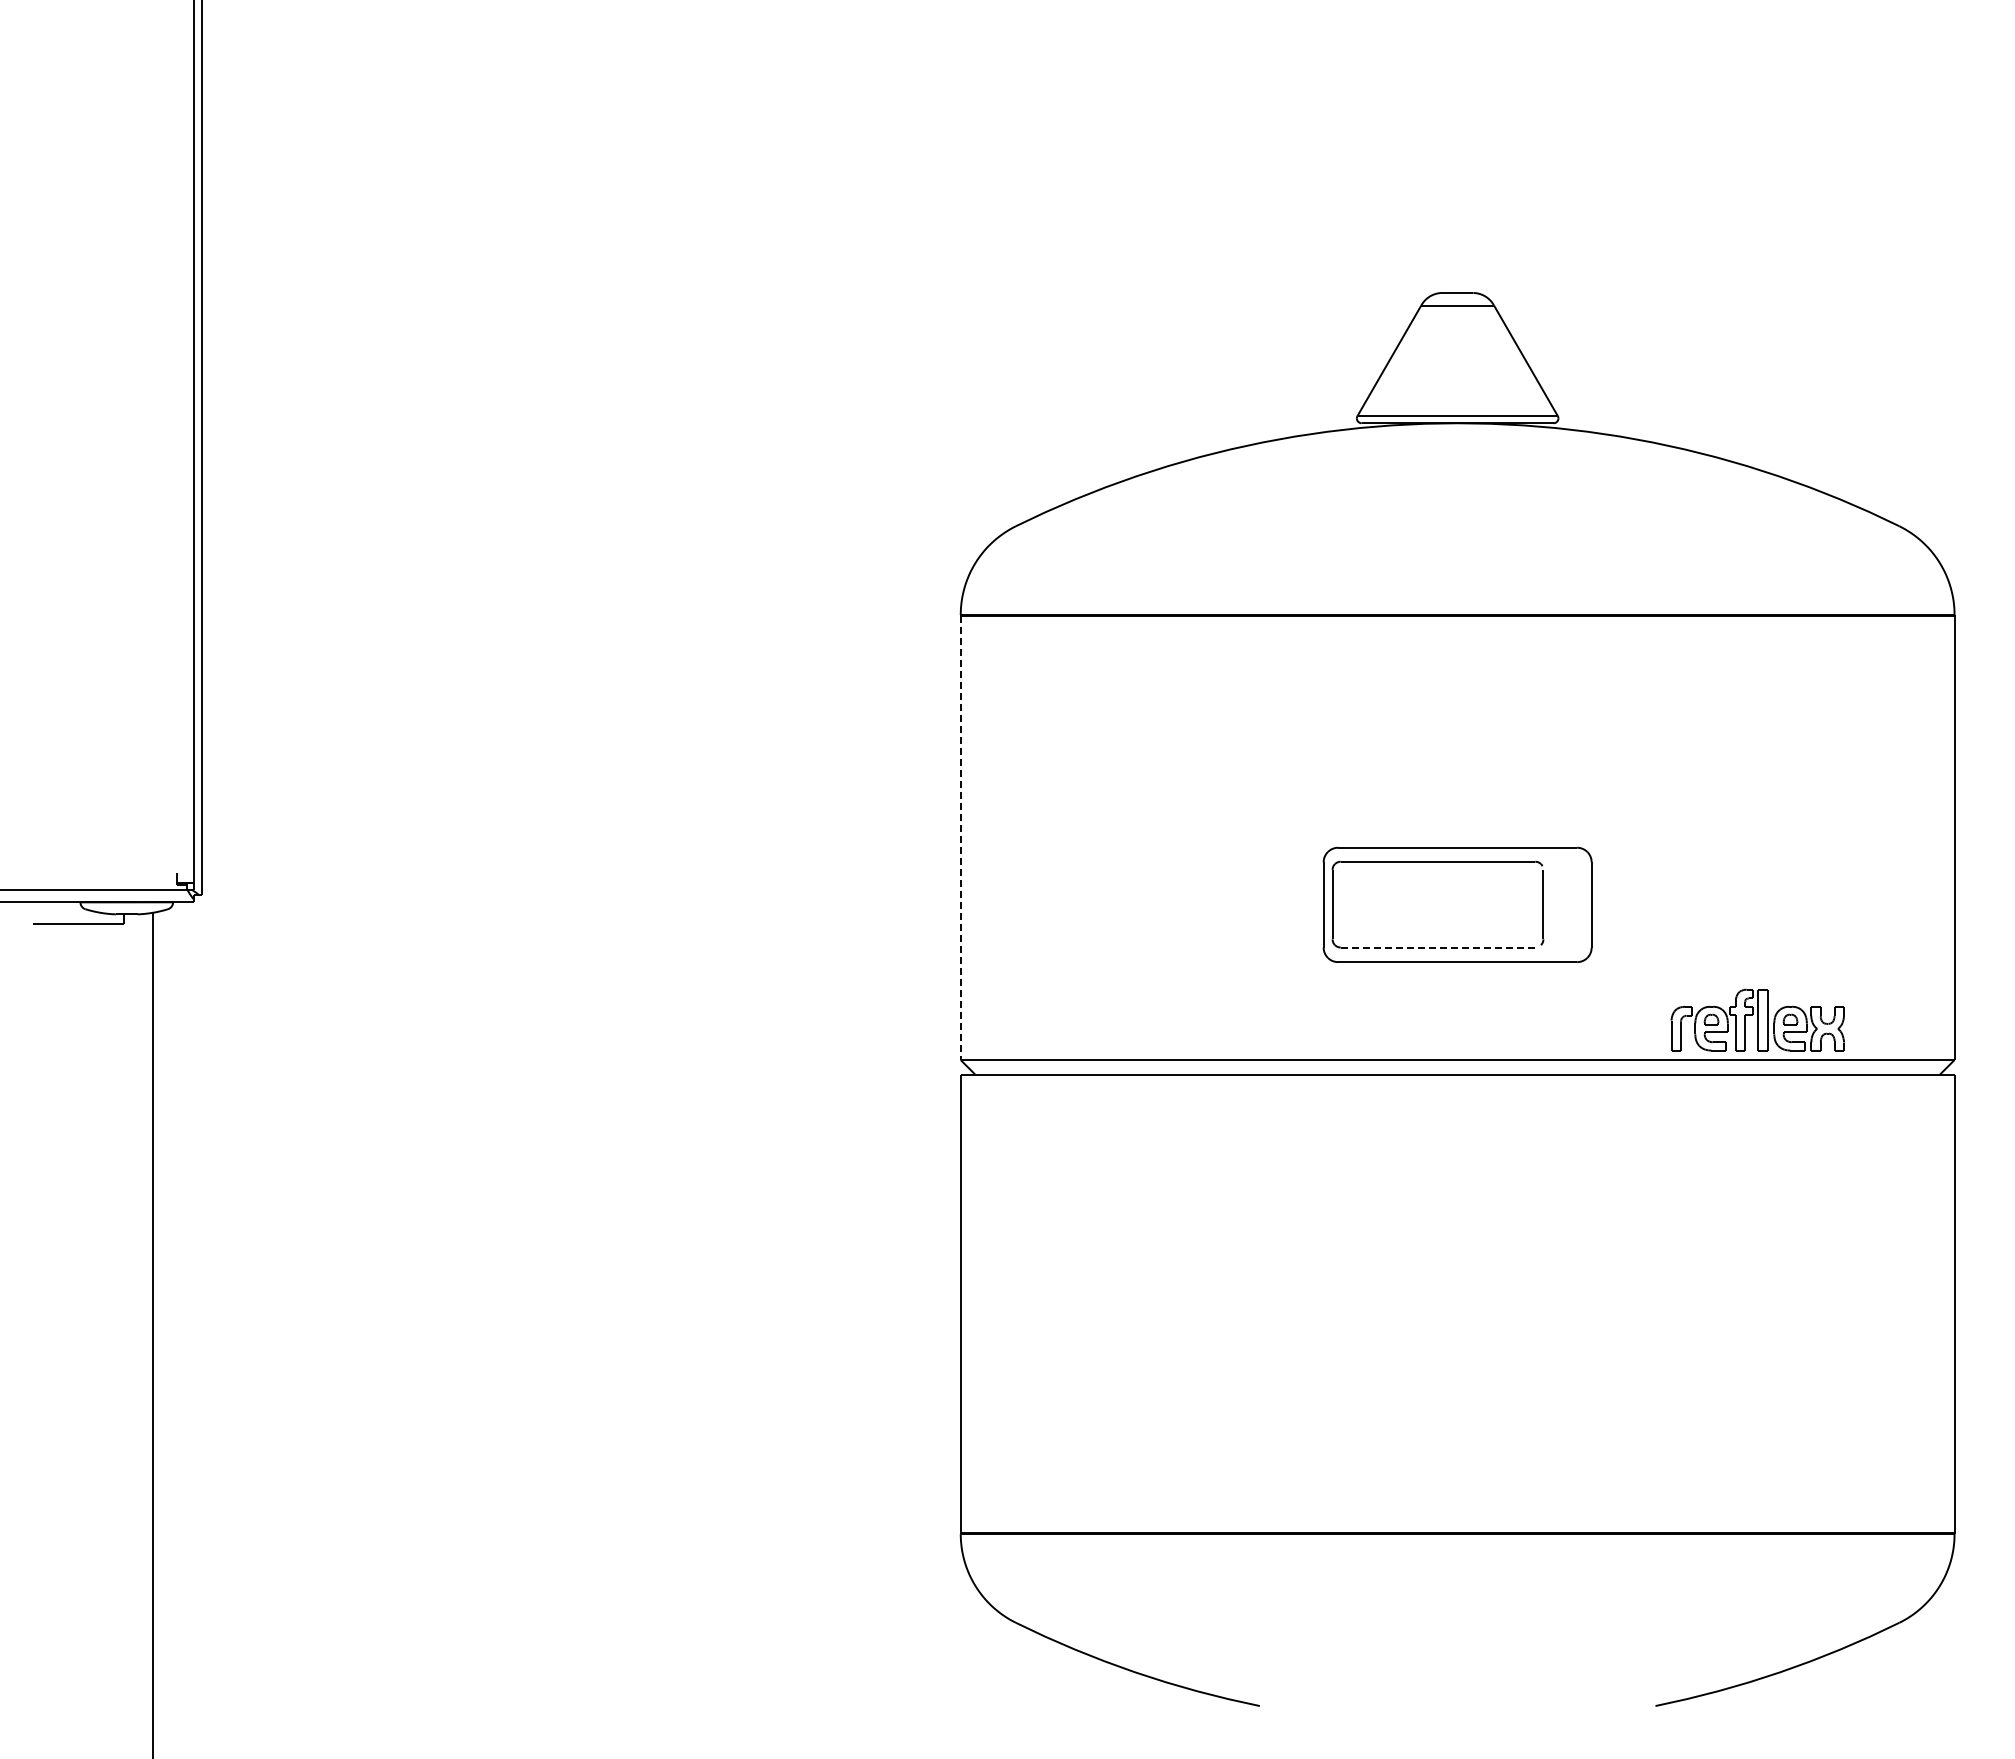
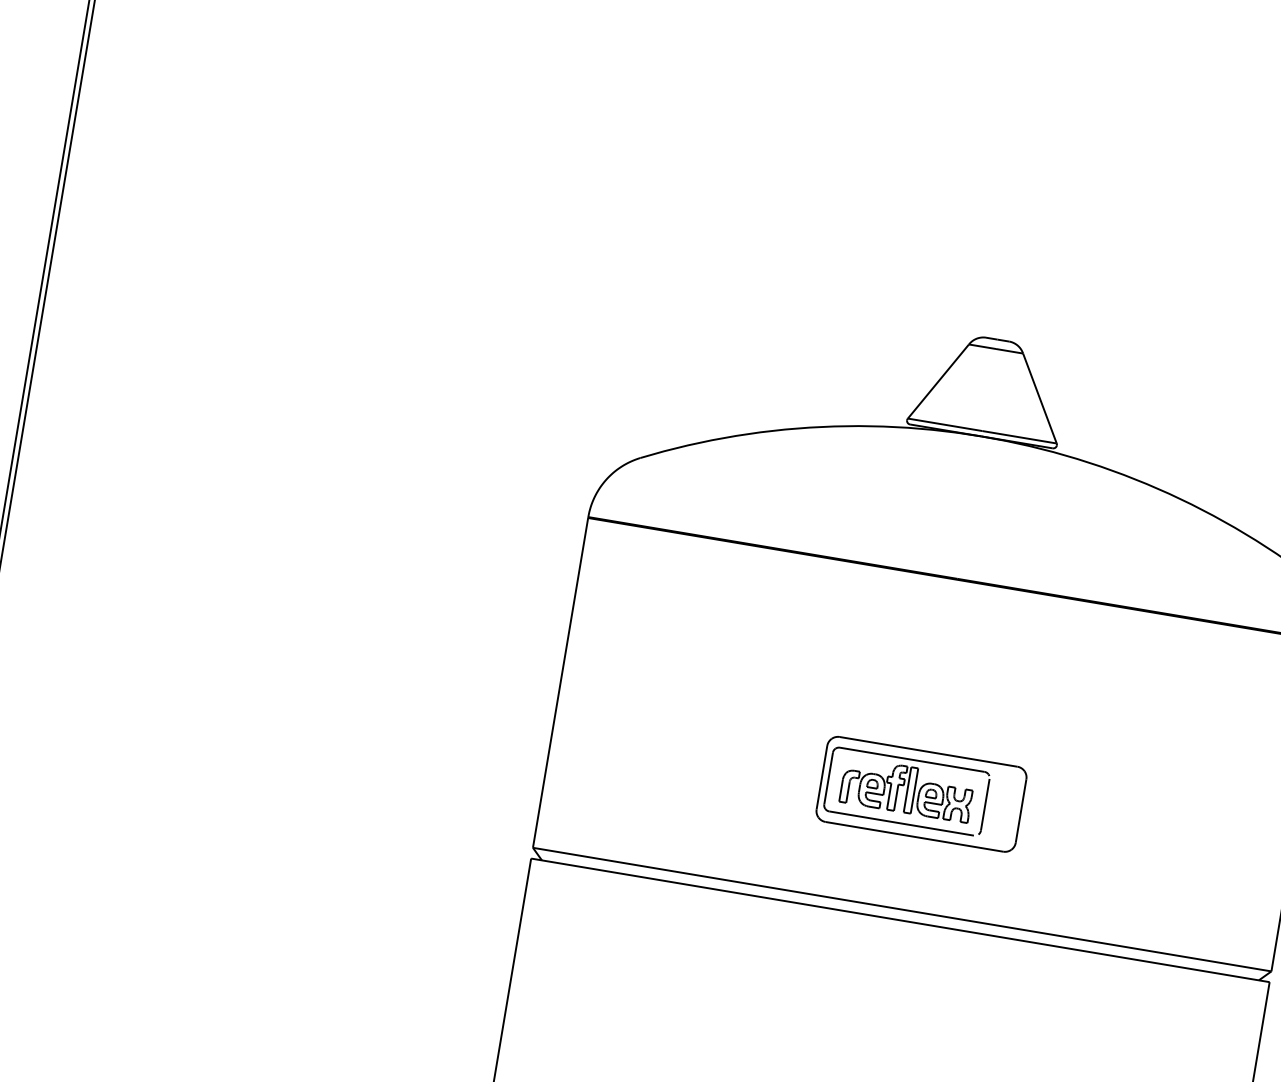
line: (960, 838) -> (560, 683), dashed -> solid
line: (1437, 947) -> (901, 823), dashed -> solid
part: (1757, 1019) -> (906, 789), moved

